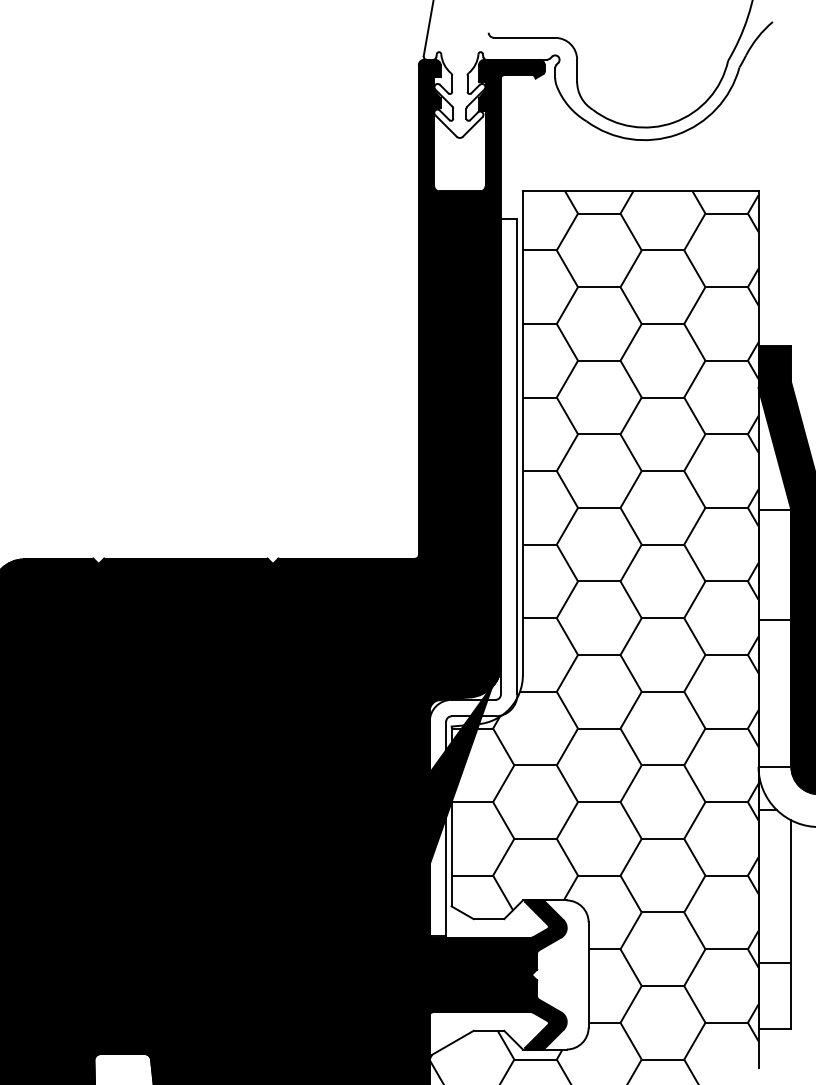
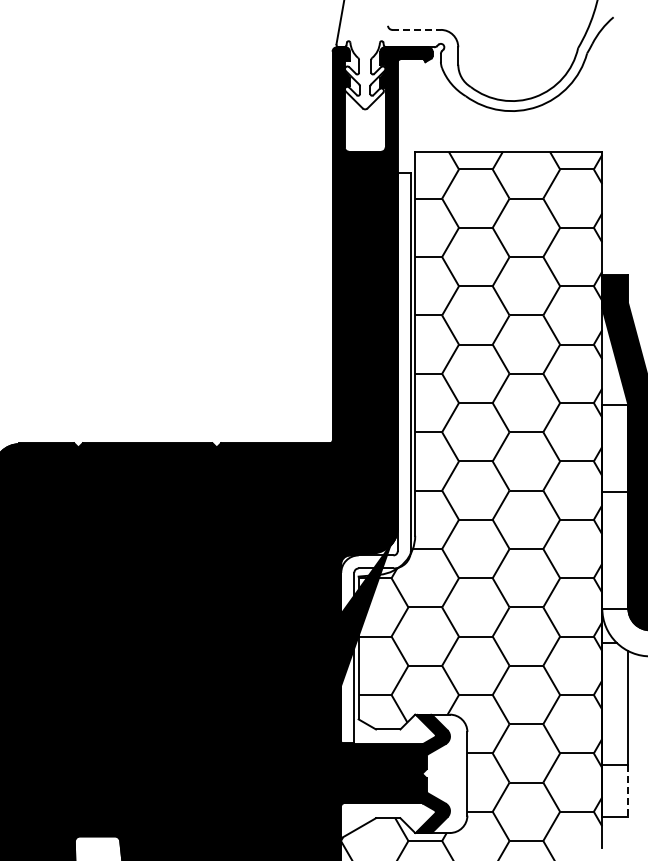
line: (525, 37) -> (417, 29), solid -> dashed
line: (791, 997) -> (628, 791), solid -> dashed

